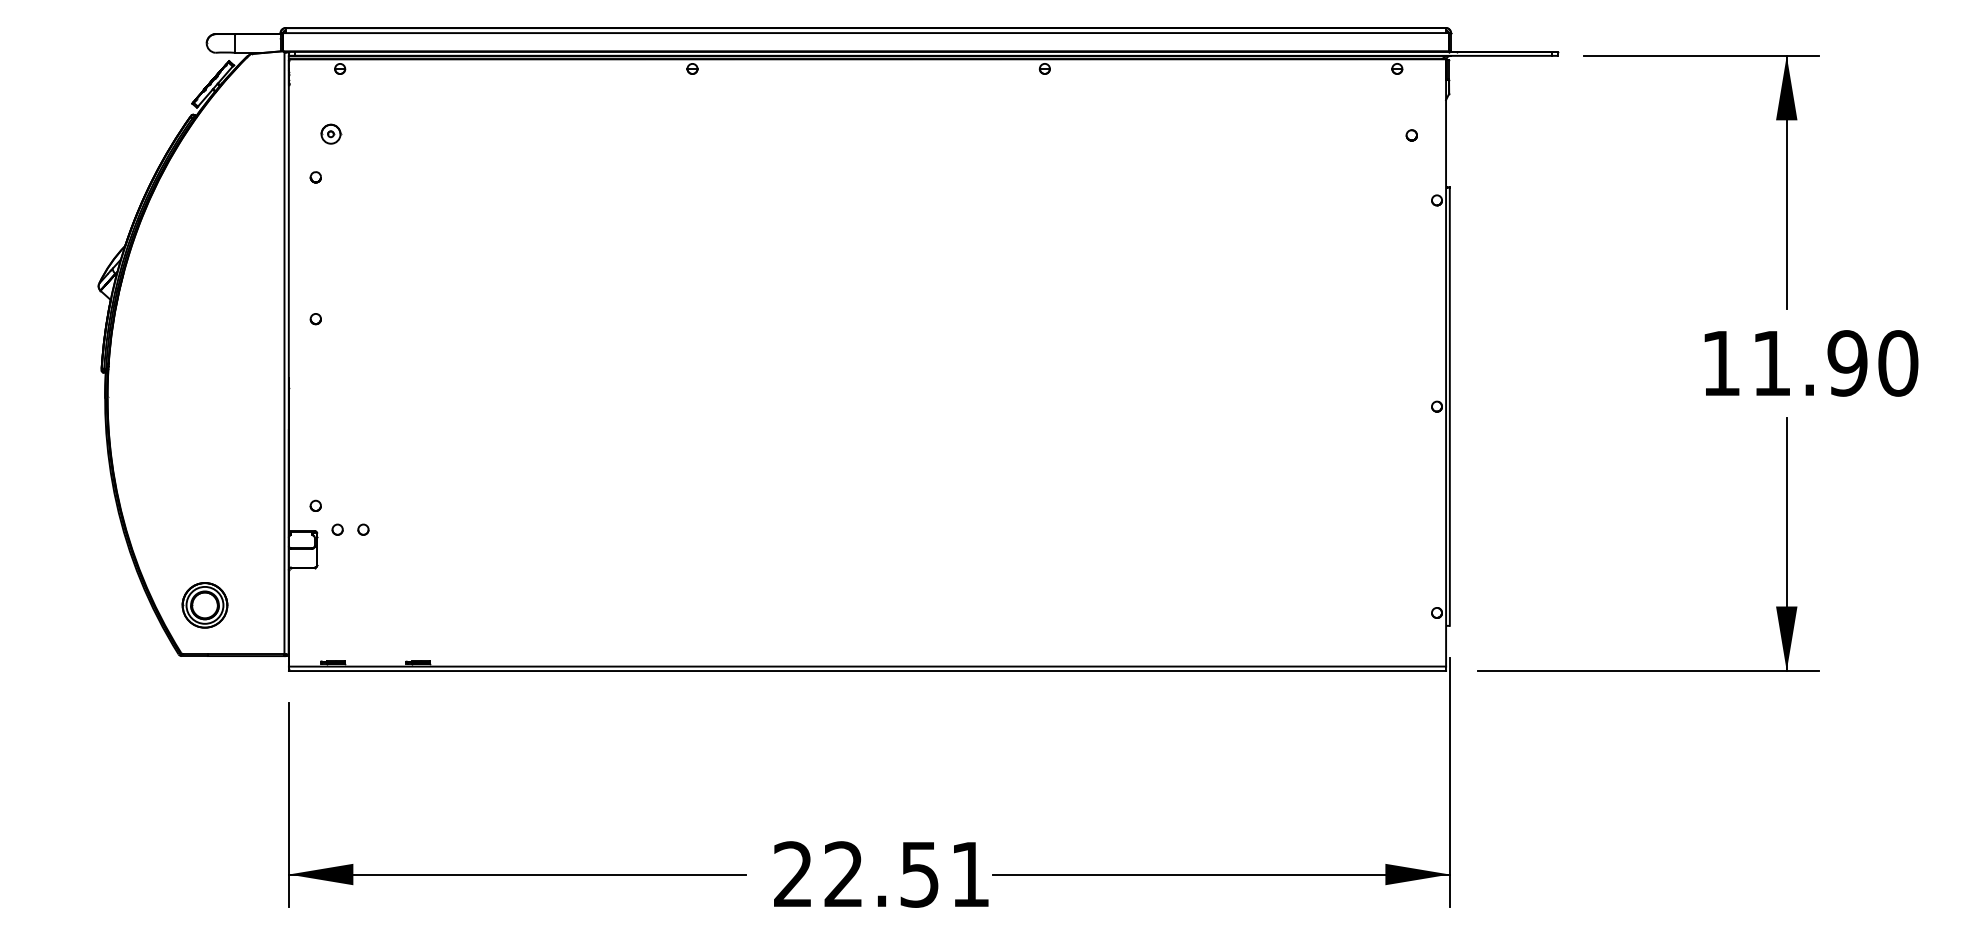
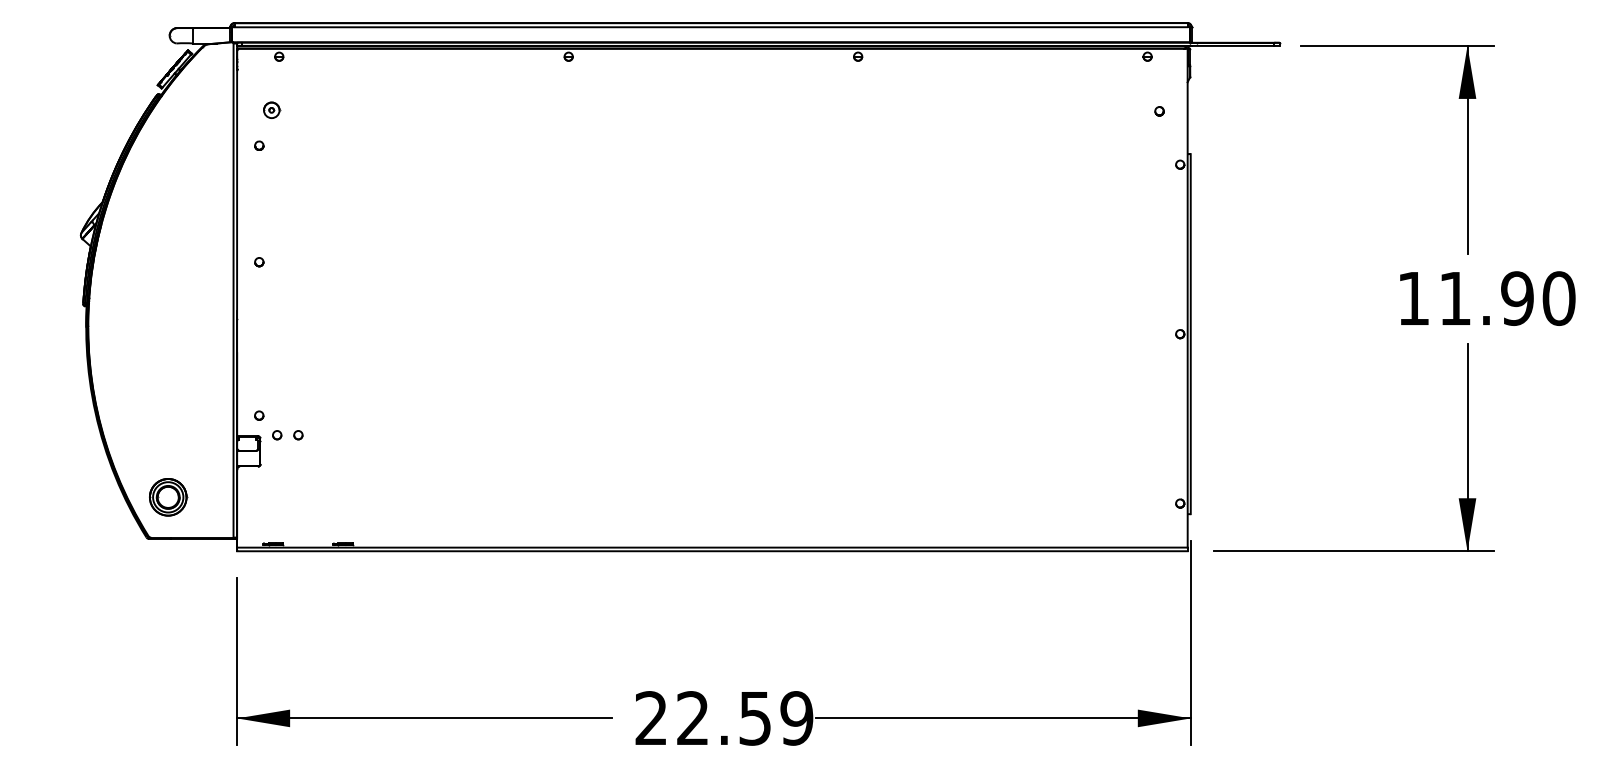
text: (970, 874) -> (797, 718), 22.51 -> 22.59

